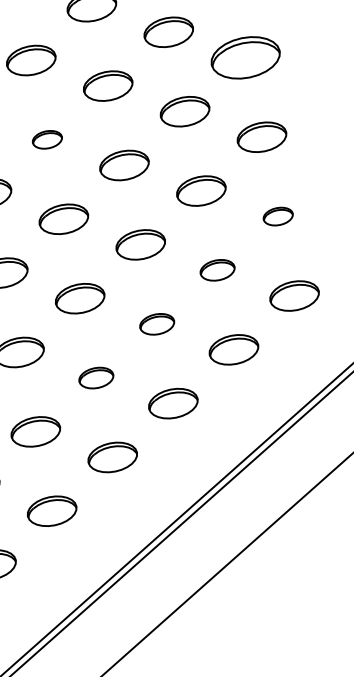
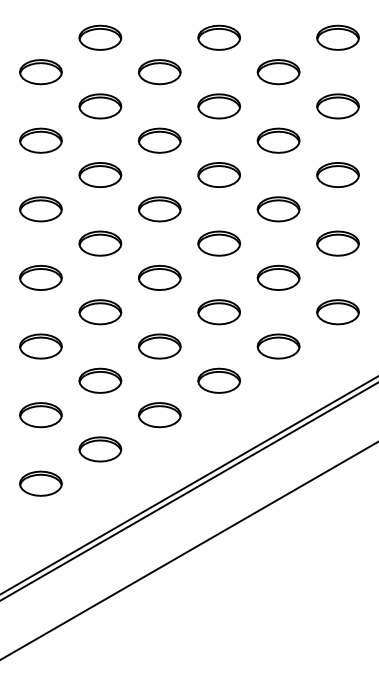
part: (245, 58) -> (337, 106), size x0.71
part: (47, 139) -> (159, 140), size x1.67
part: (277, 216) -> (337, 243), size x1.67
part: (217, 269) -> (278, 277), size x1.43
part: (157, 324) -> (219, 312), size x1.43
part: (96, 378) -> (159, 346), size x1.43

